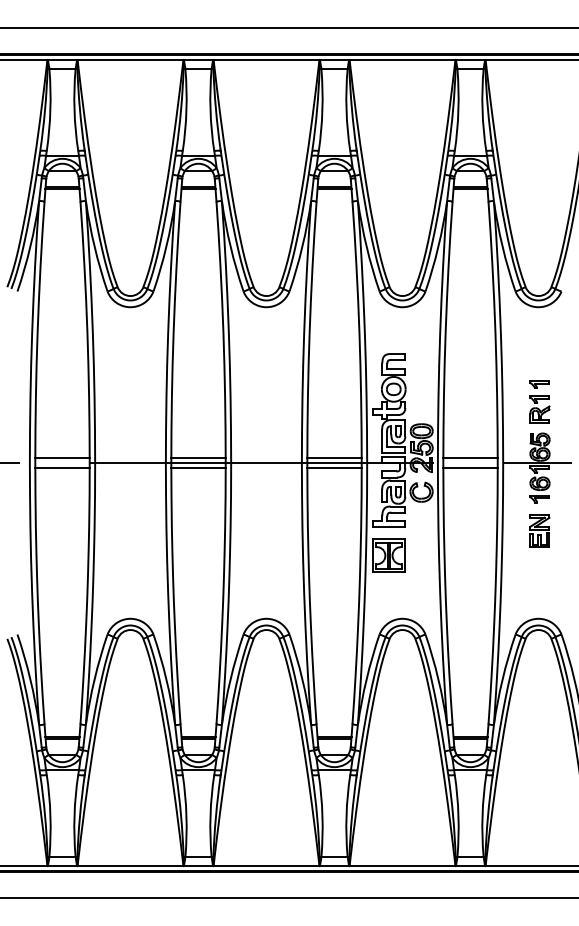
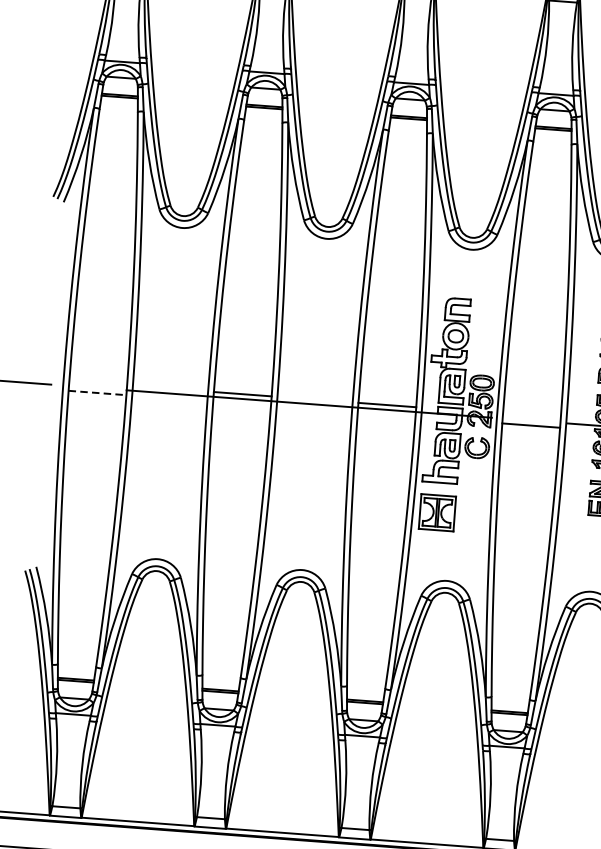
line: (62, 458) -> (98, 383), removed
line: (470, 458) -> (531, 415), removed
line: (63, 467) -> (98, 393), solid -> dashed
line: (198, 467) -> (242, 403), removed
line: (334, 467) -> (386, 414), removed

